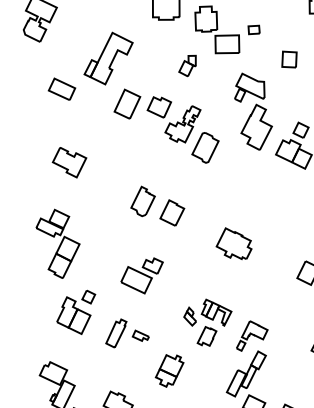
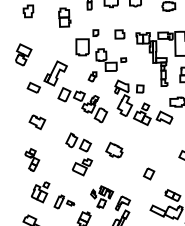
part: (289, 58) -> (140, 88), moved
part: (59, 242) -> (32, 159), size x0.7
part: (234, 242) -> (114, 149), moved
part: (142, 276) -> (82, 167), moved

